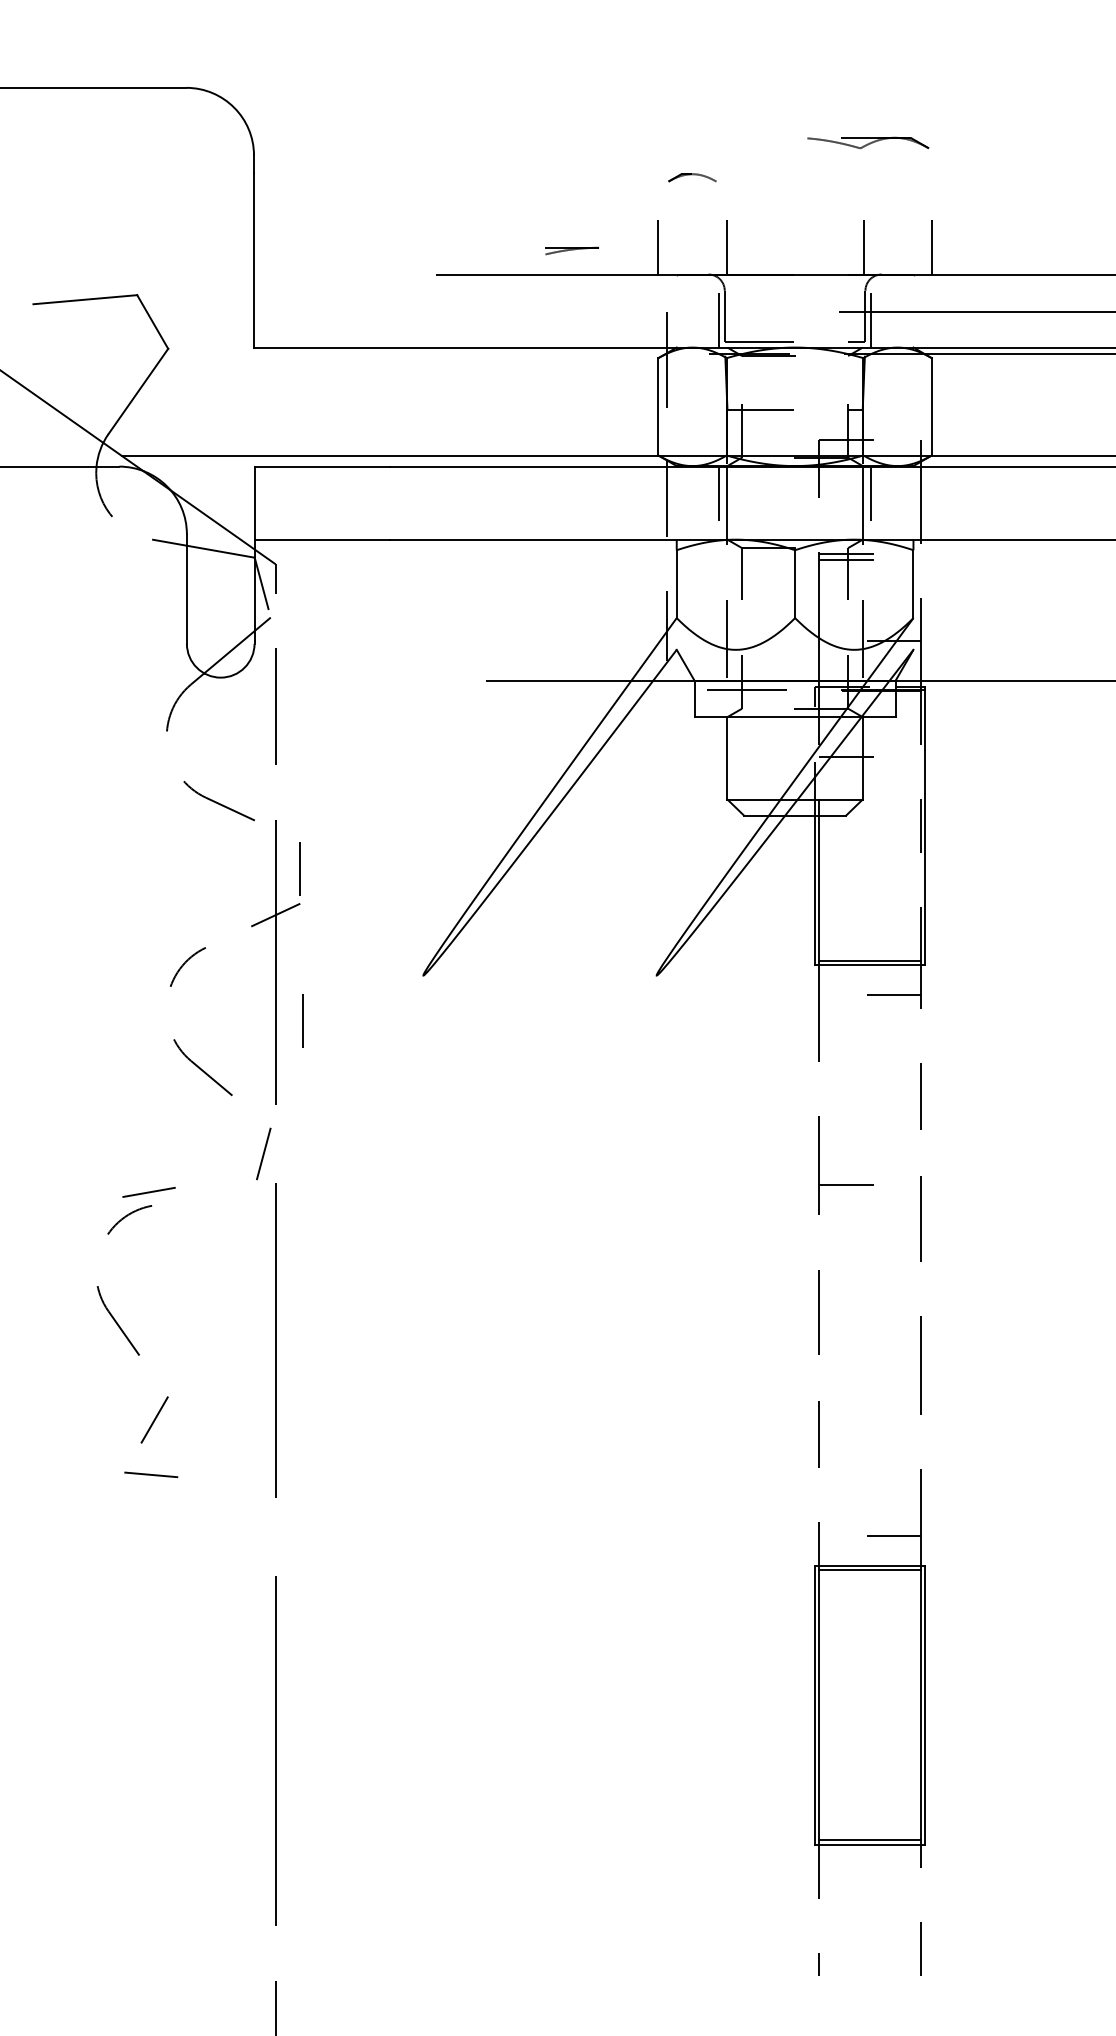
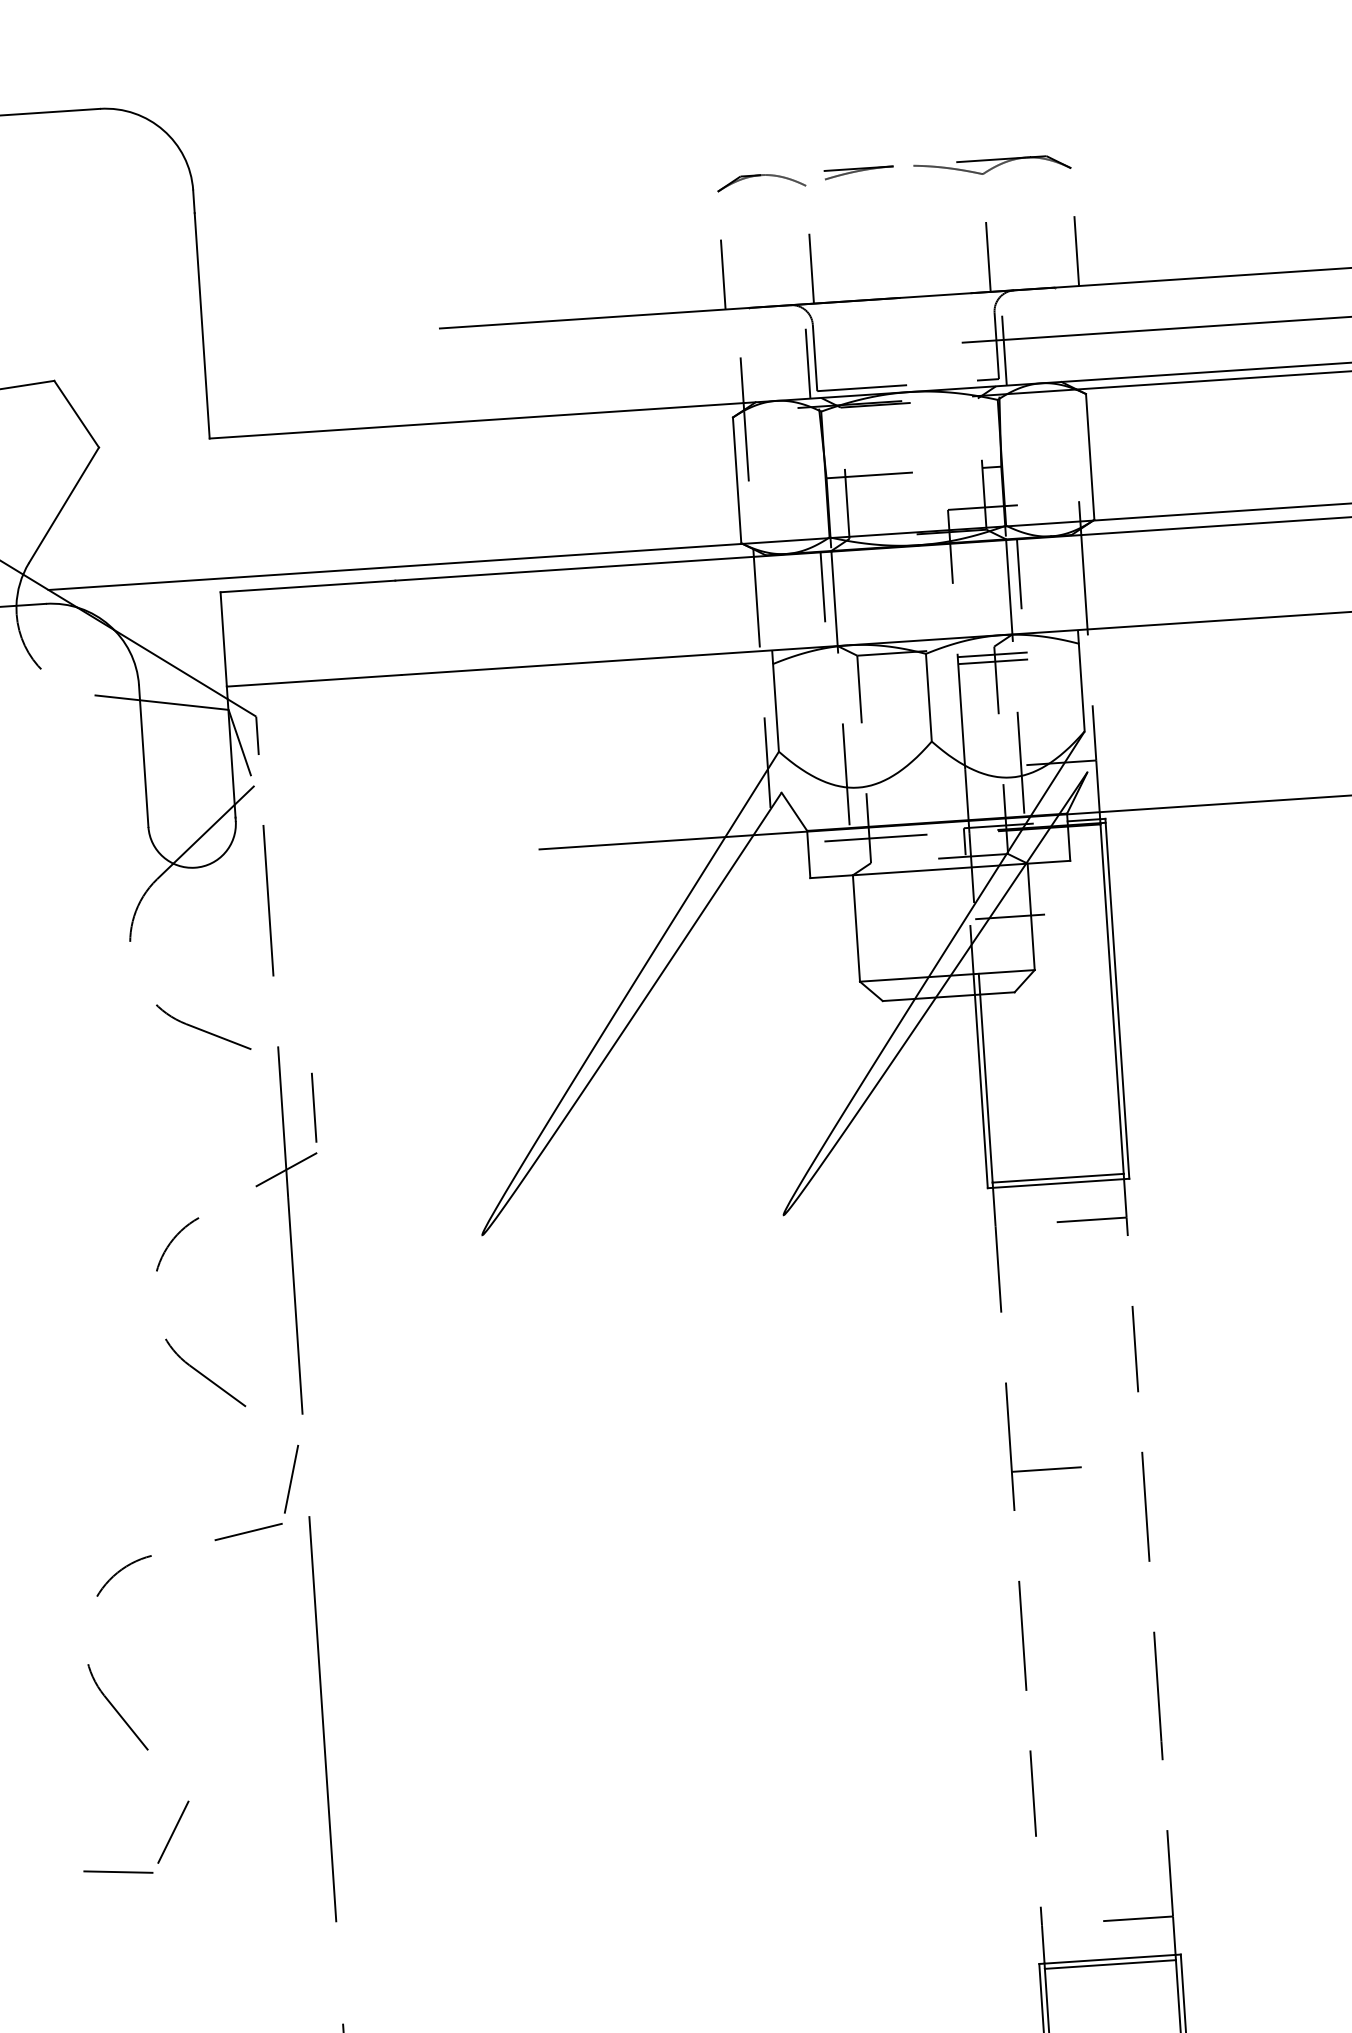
part: (868, 142) -> (992, 165), moved
part: (692, 177) -> (761, 181), size x1.43
part: (571, 250) -> (858, 172), moved
line: (920, 825) -> (1111, 998), dashed -> solid
line: (302, 1020) -> (330, 1303), removed
line: (148, 1192) -> (247, 1532), moved
line: (151, 1474) -> (118, 1871), moved

